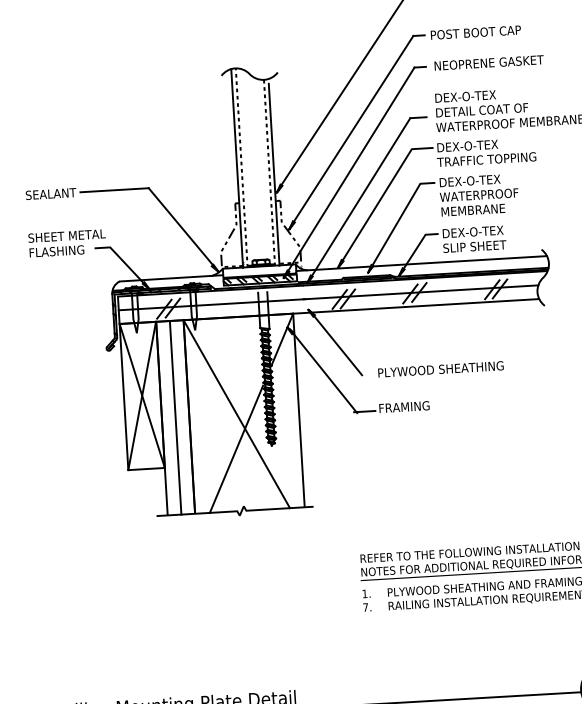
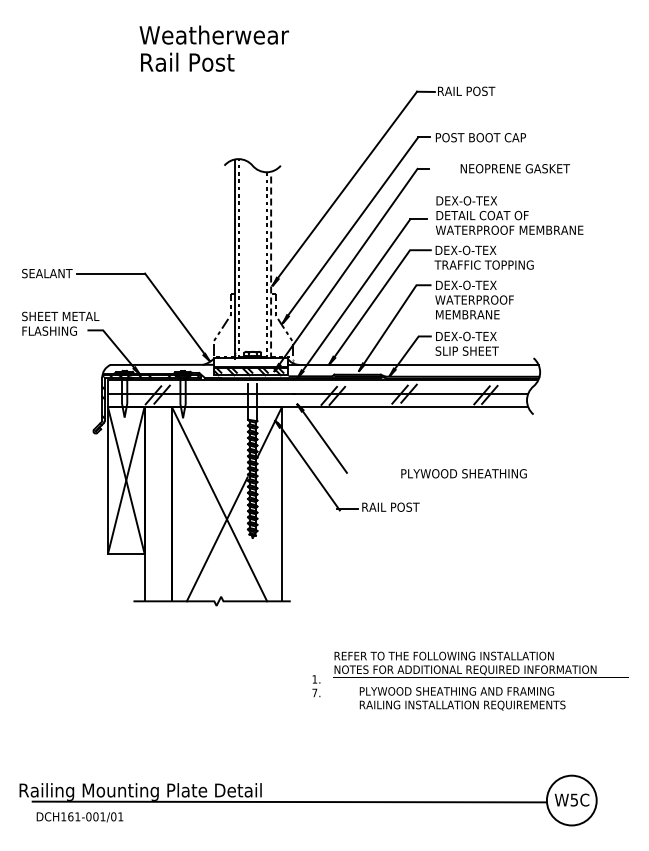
text: (489, 62) -> (515, 168), moved
line: (274, 175) -> (271, 268), solid -> dashed
text: (440, 369) -> (463, 473), moved
text: (408, 406) -> (391, 506), FRAMING -> RAIL POST
line: (175, 417) -> (158, 504), removed
text: (366, 600) -> (316, 686), moved

